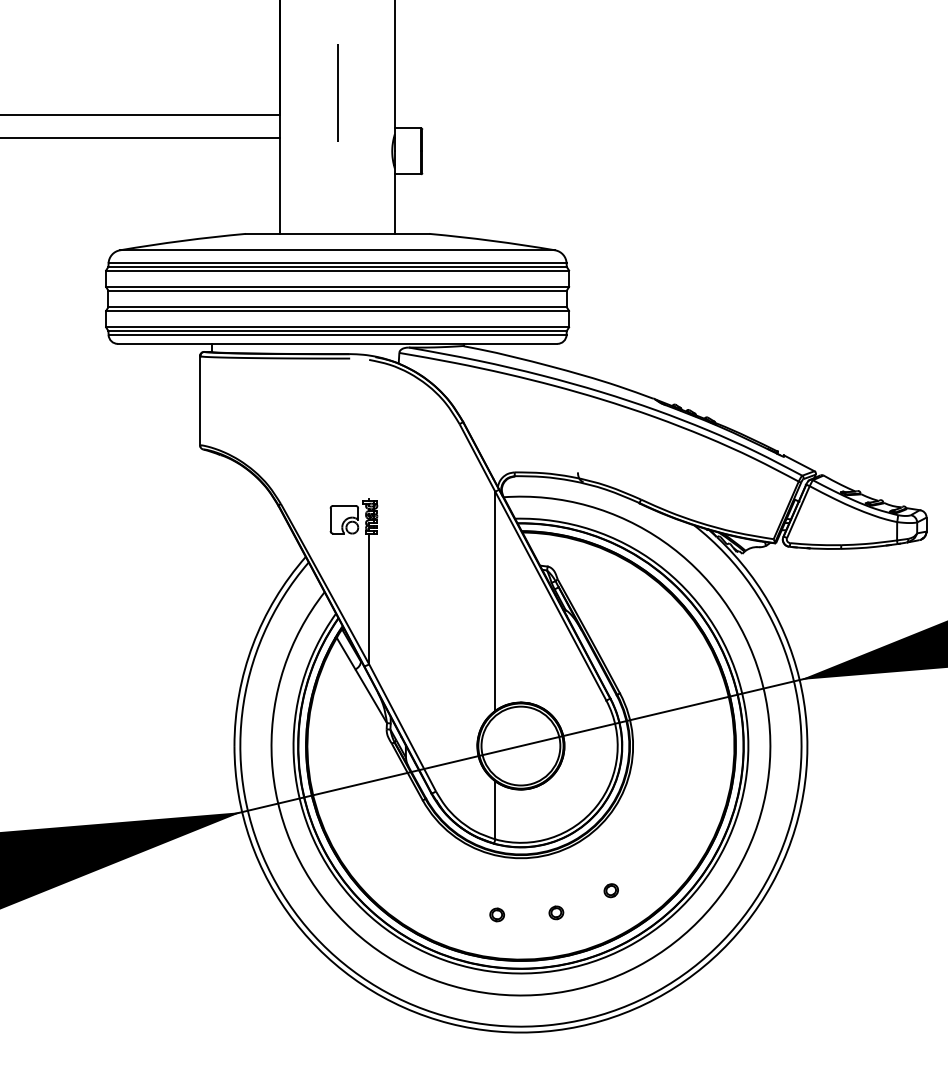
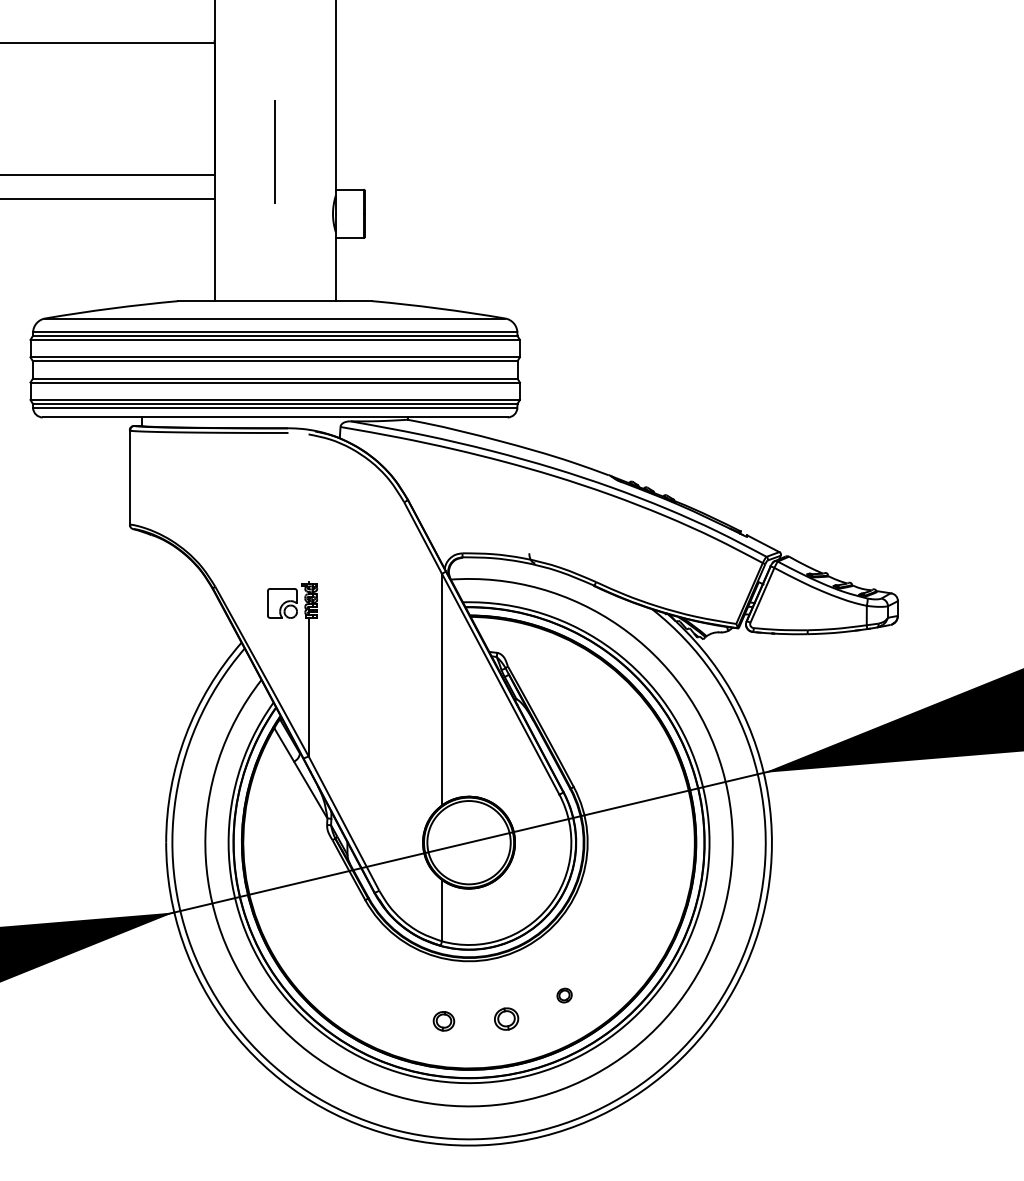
part: (556, 912) -> (506, 1018), size x1.6
part: (496, 914) -> (443, 1020), size x1.4

